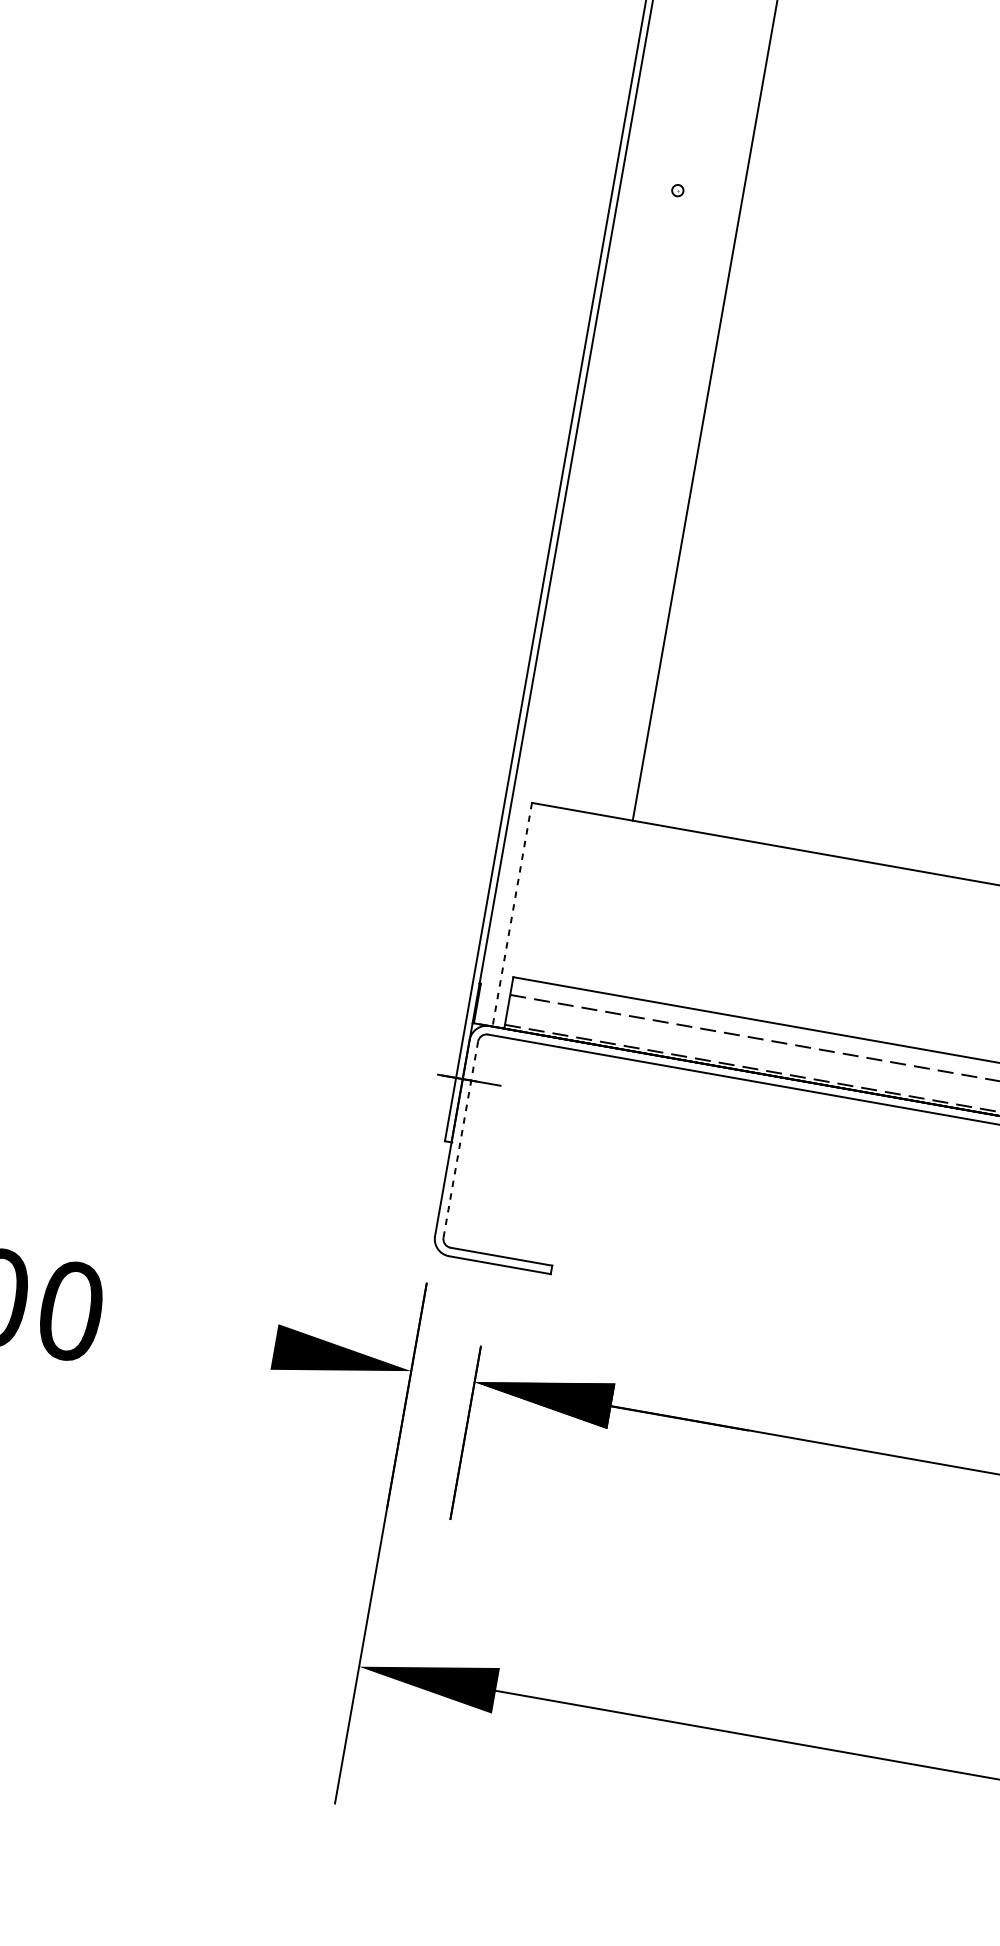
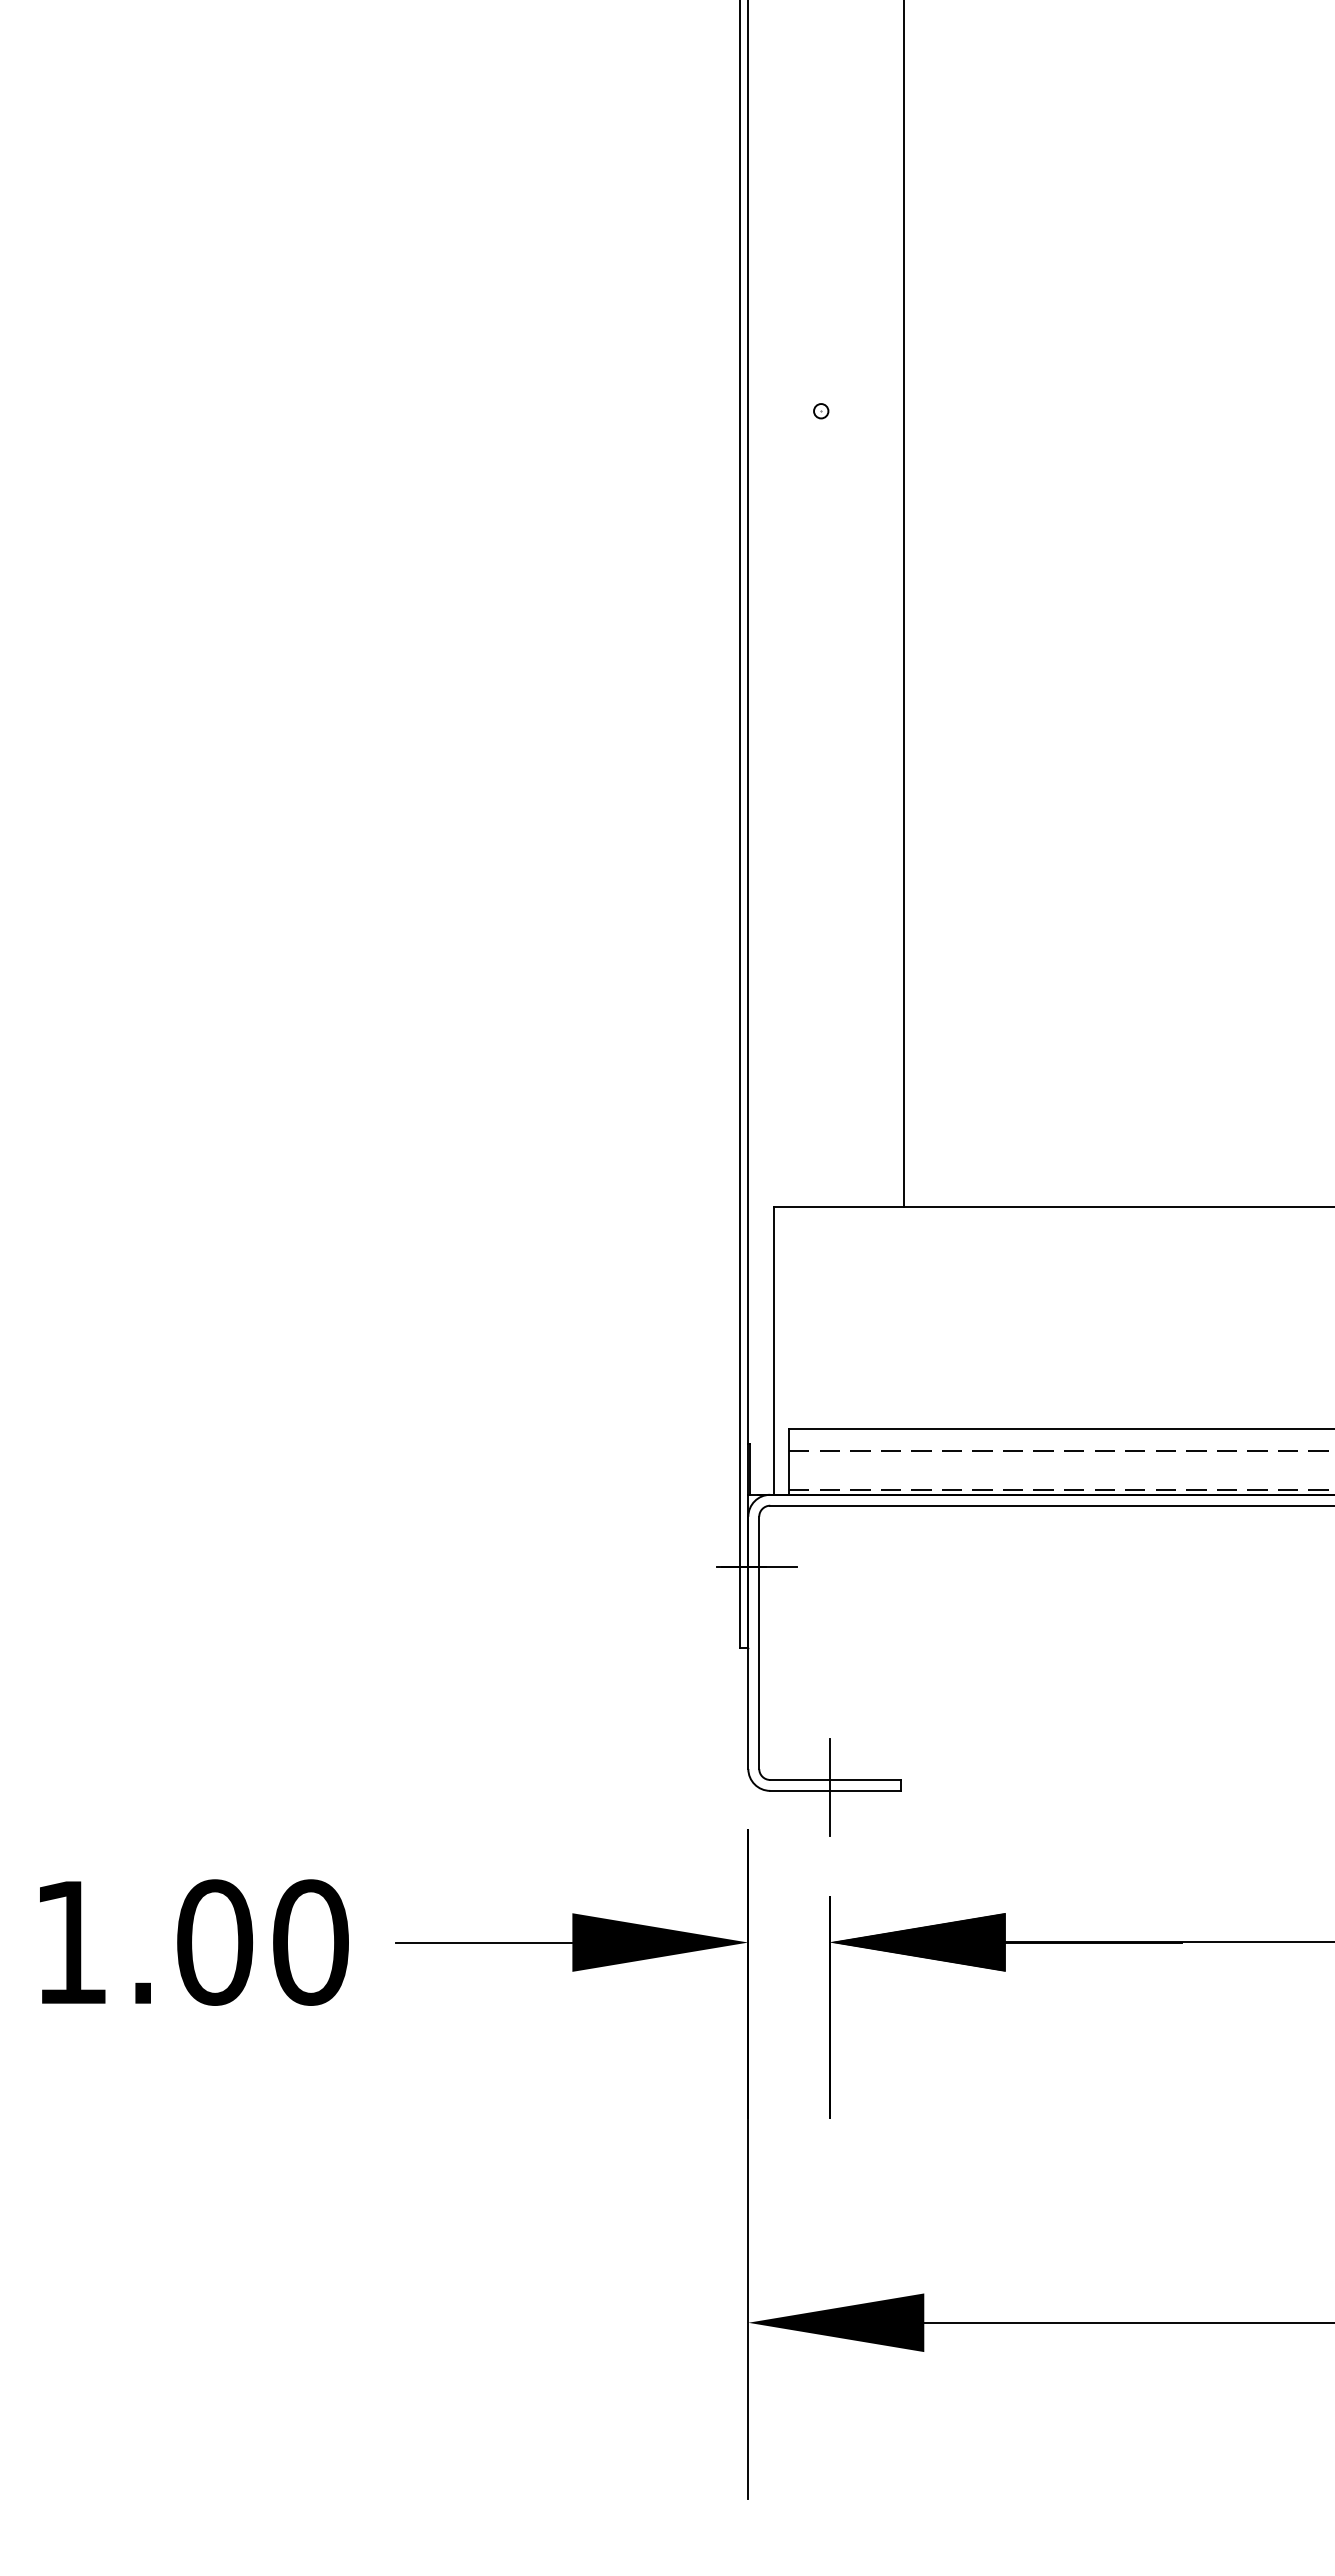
line: (511, 914) -> (773, 1350), dashed -> solid
line: (461, 1139) -> (759, 1642), dashed -> solid
line: (495, 1260) -> (829, 1786), added
line: (206, 1334) -> (484, 1942), added

